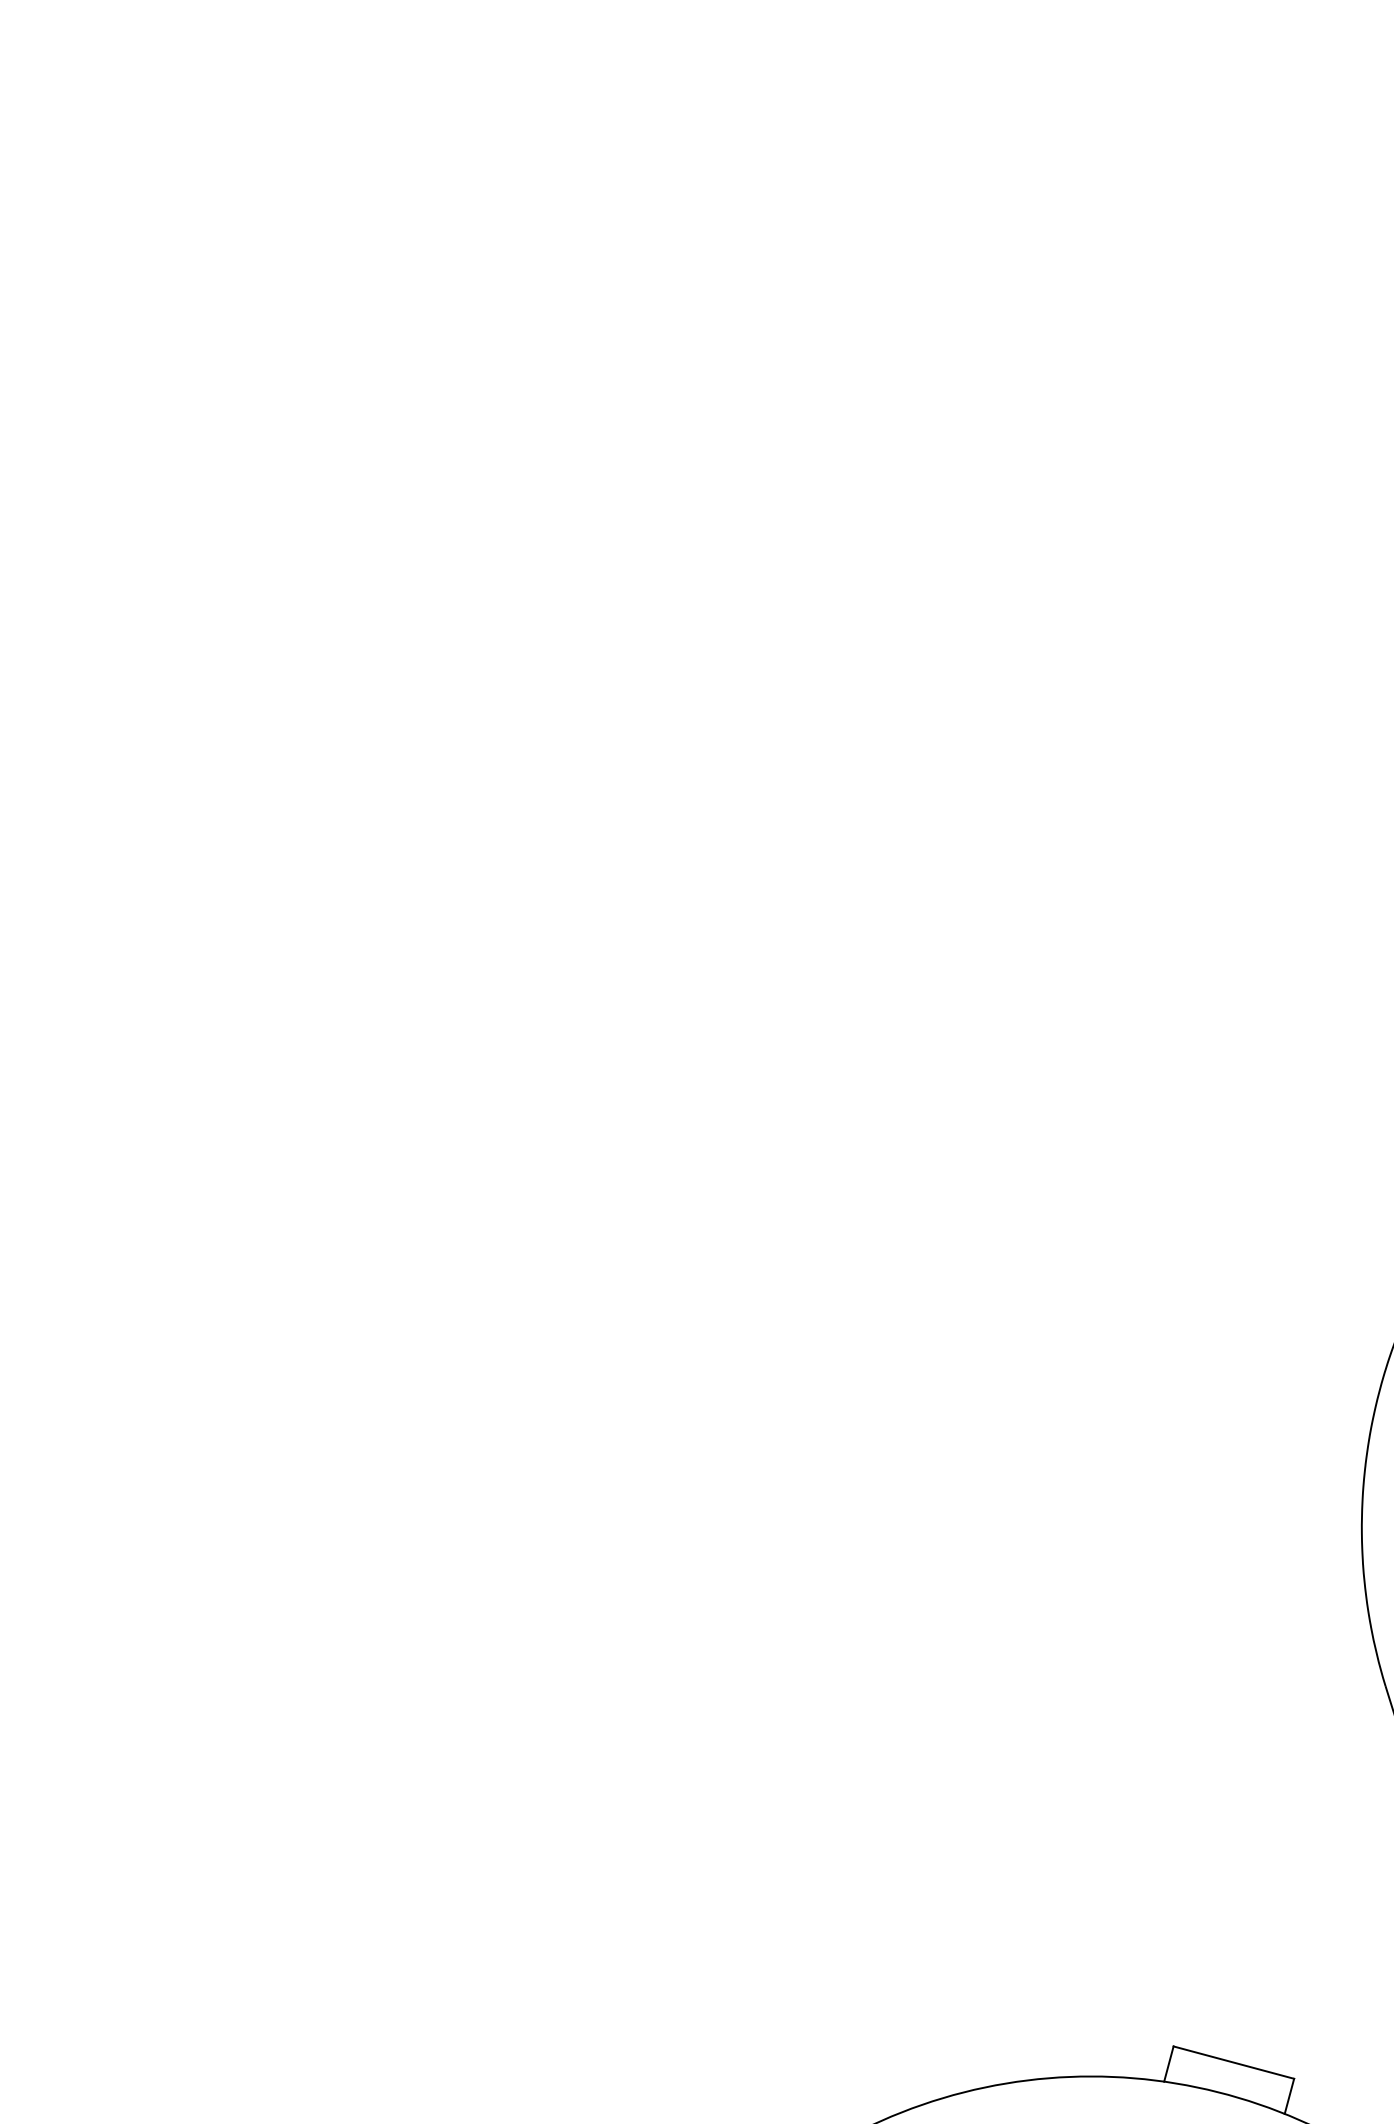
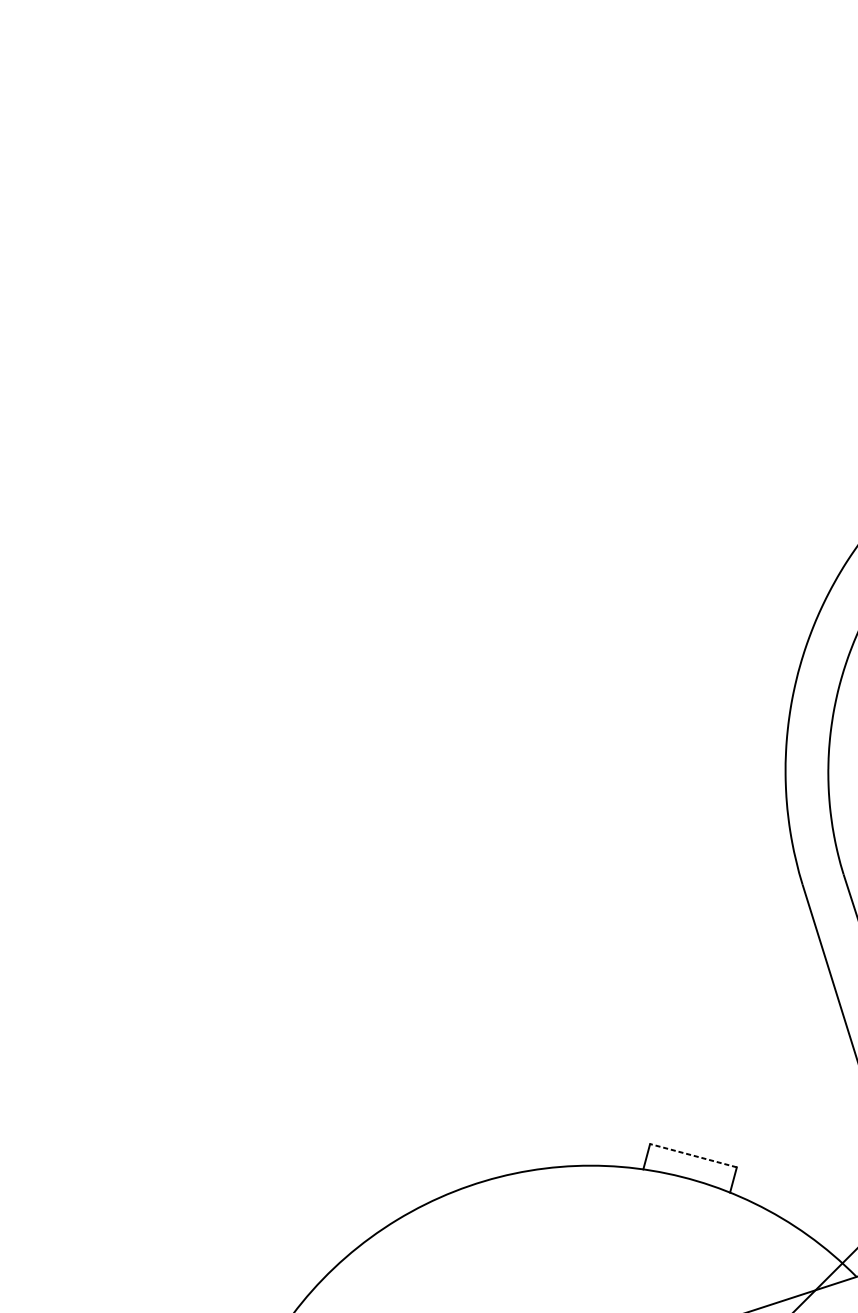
line: (1233, 2062) -> (693, 1155), solid -> dashed

